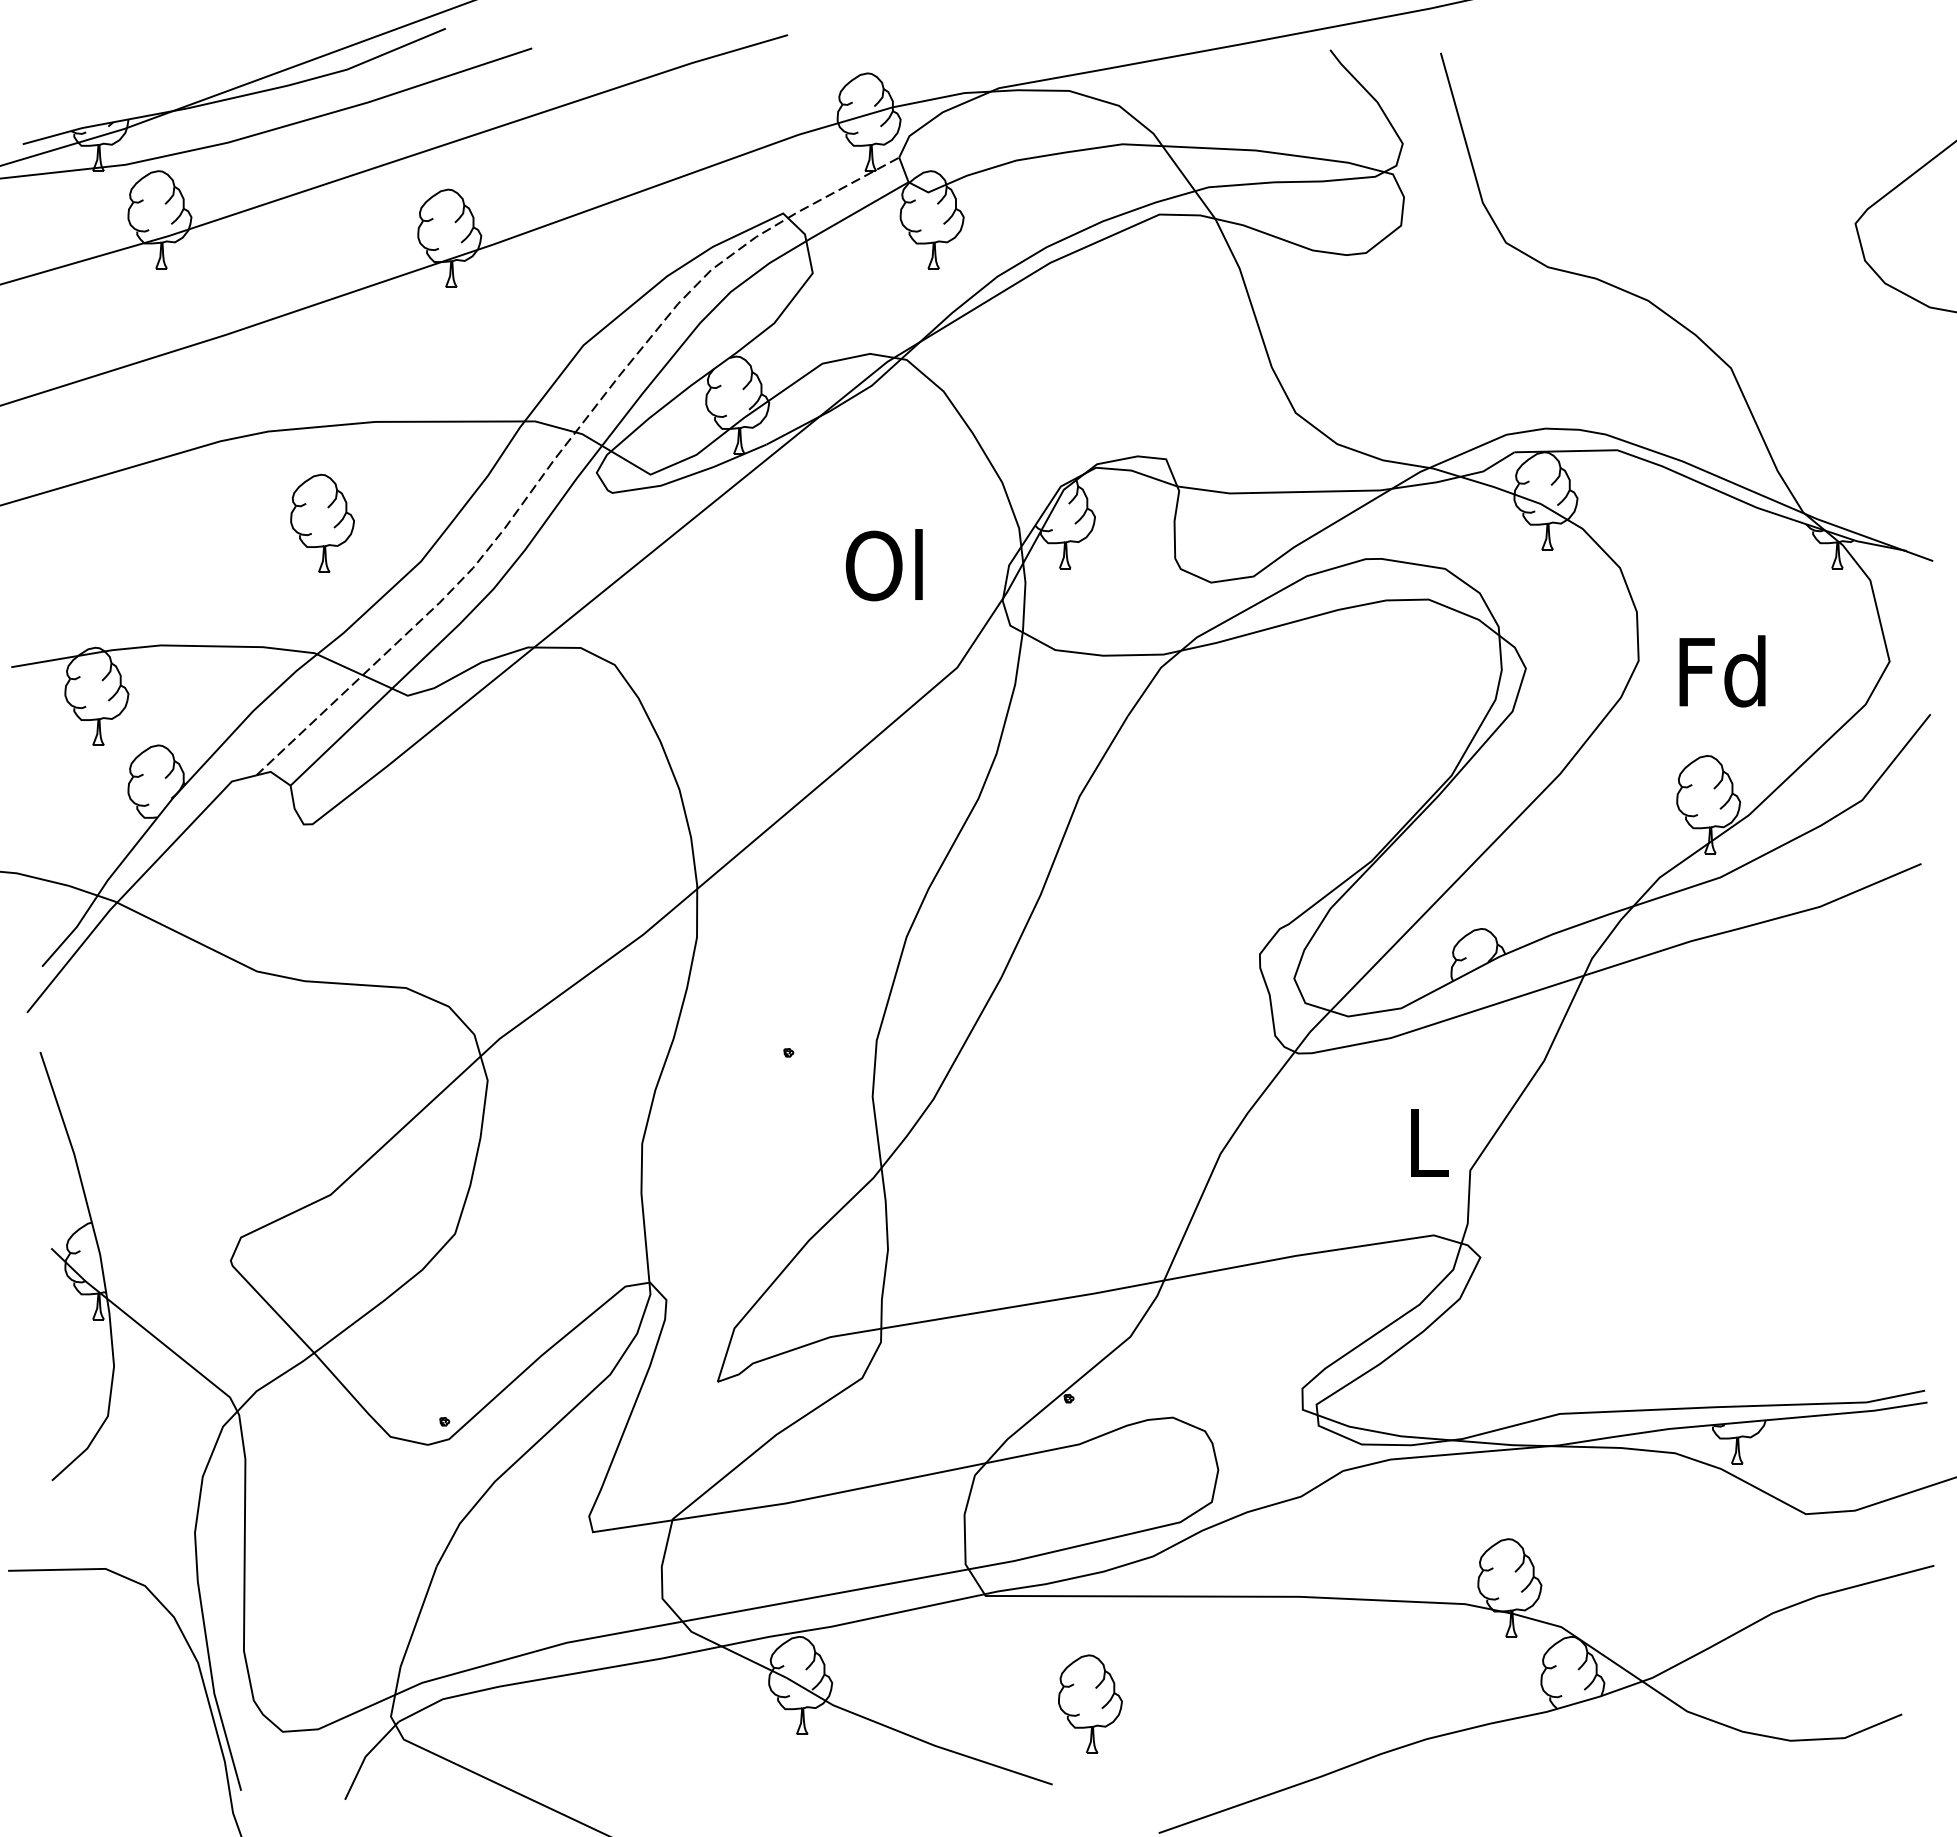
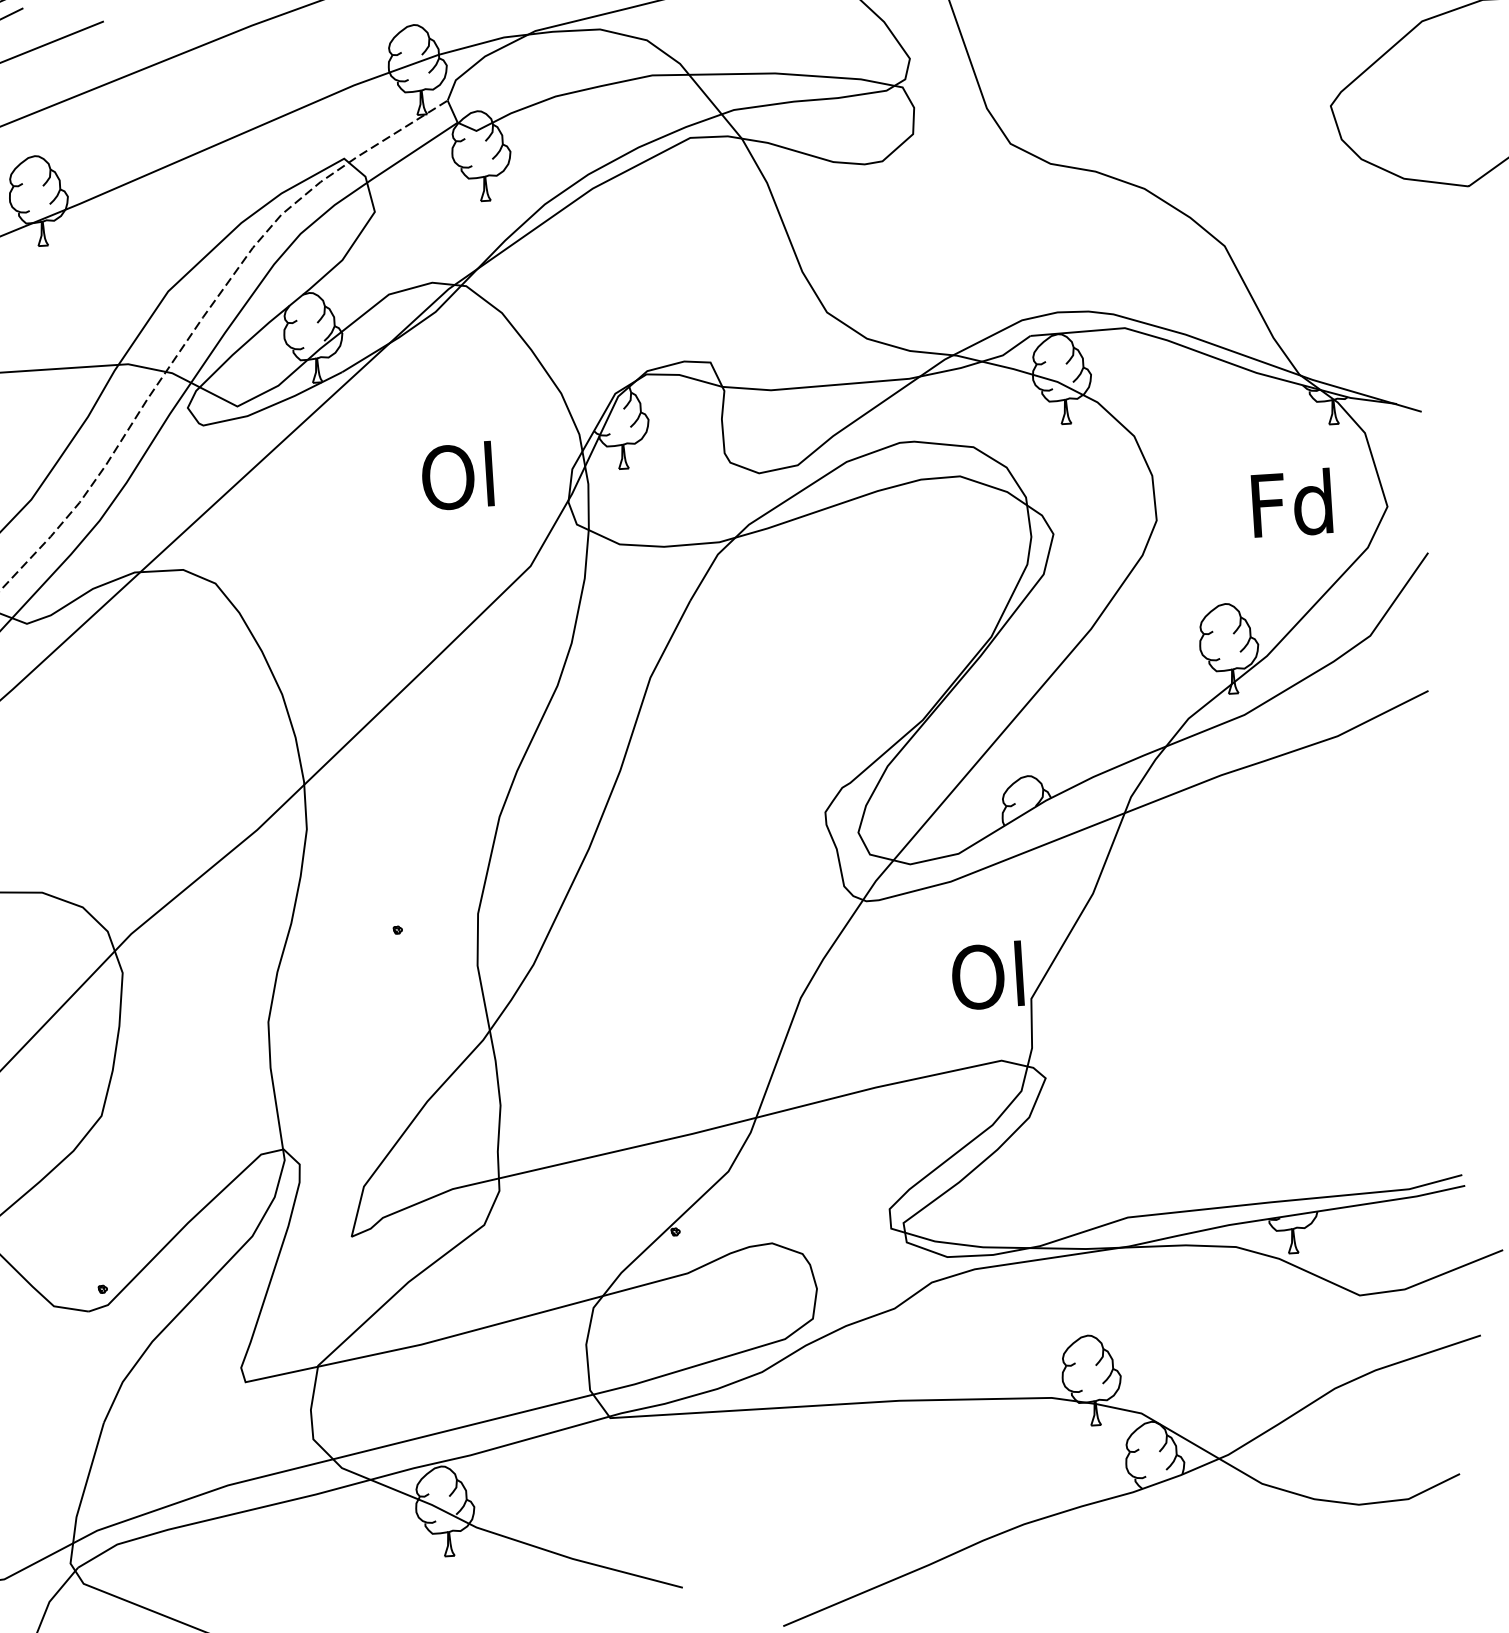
text: (1722, 671) -> (1292, 503), moved
text: (1424, 1142) -> (987, 975), L -> Ol
part: (1090, 1703) -> (712, 1510), removed

